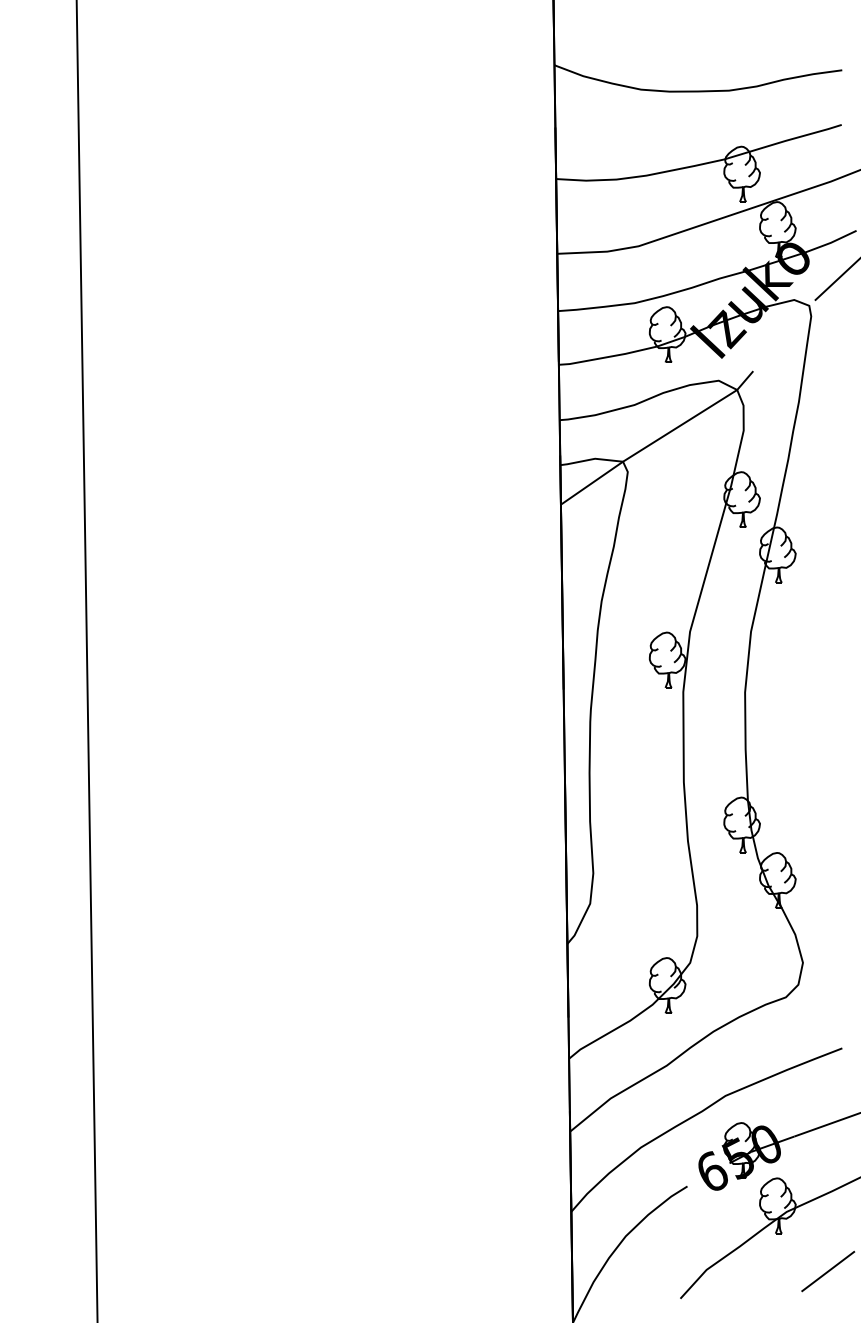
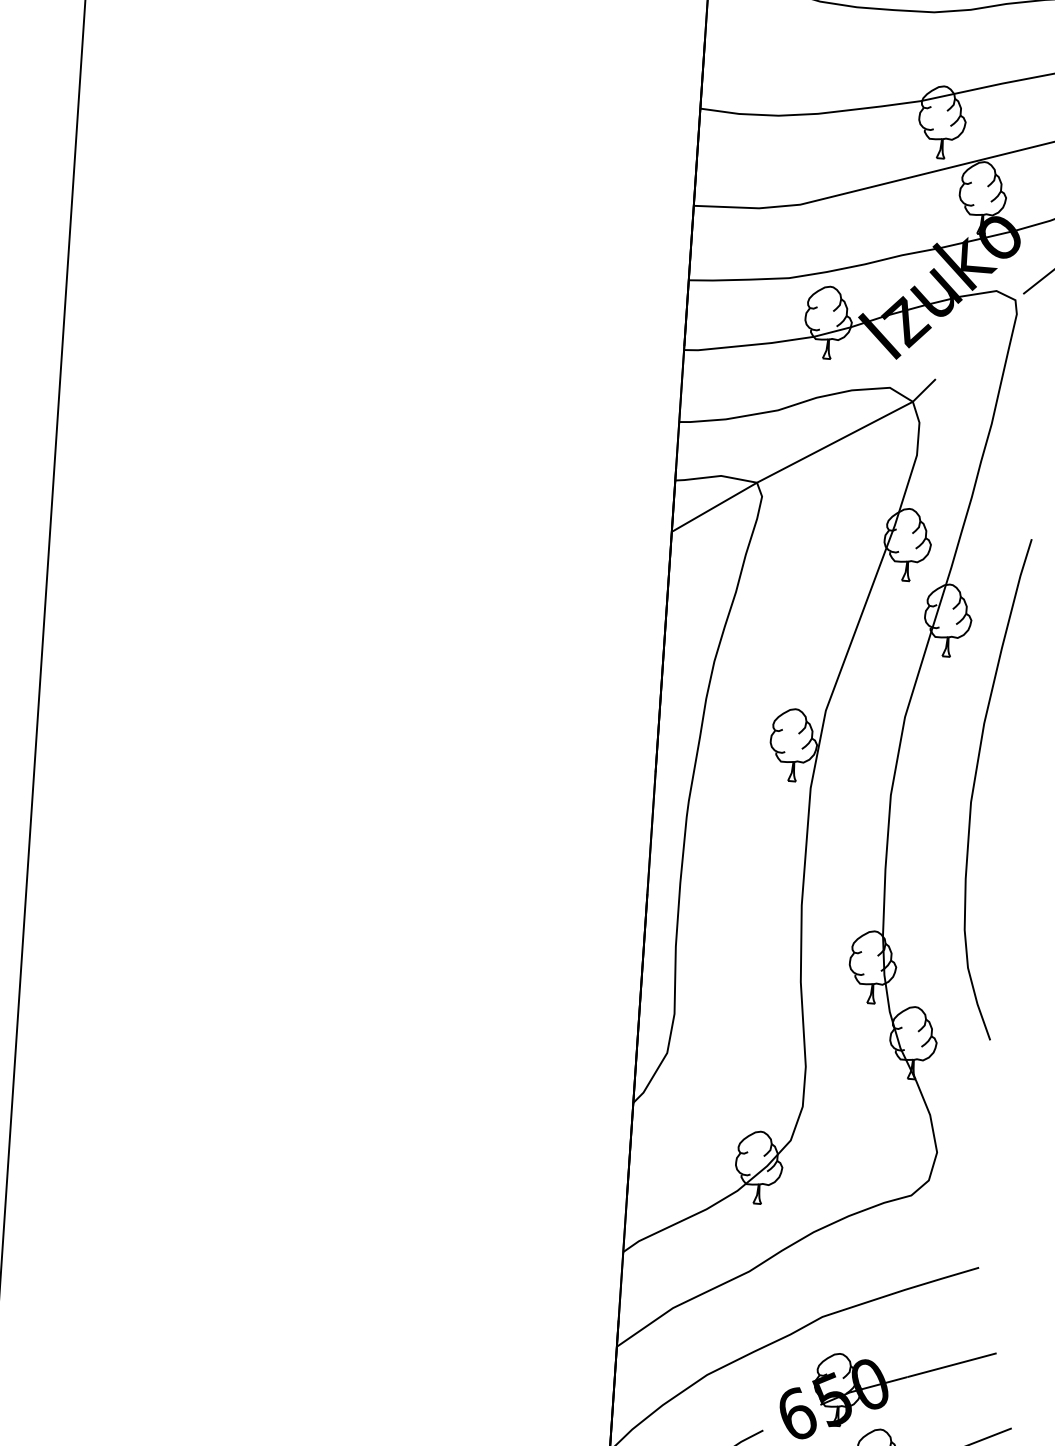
curve: (809, 677) -> (976, 782), added

